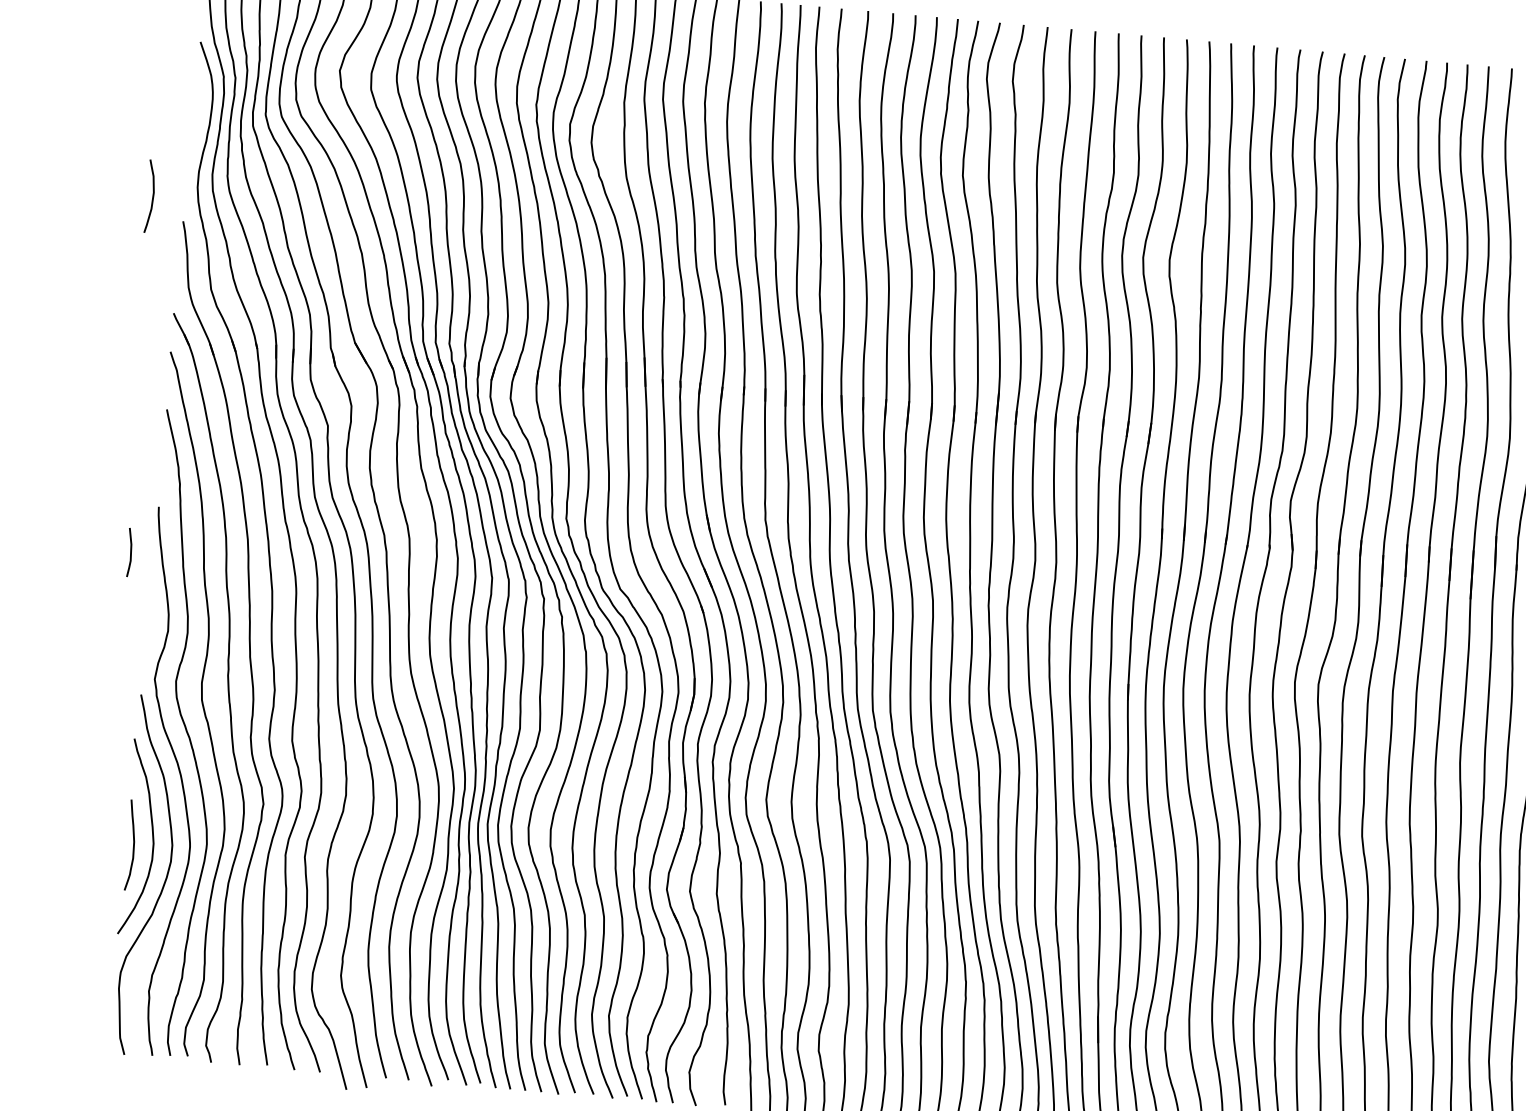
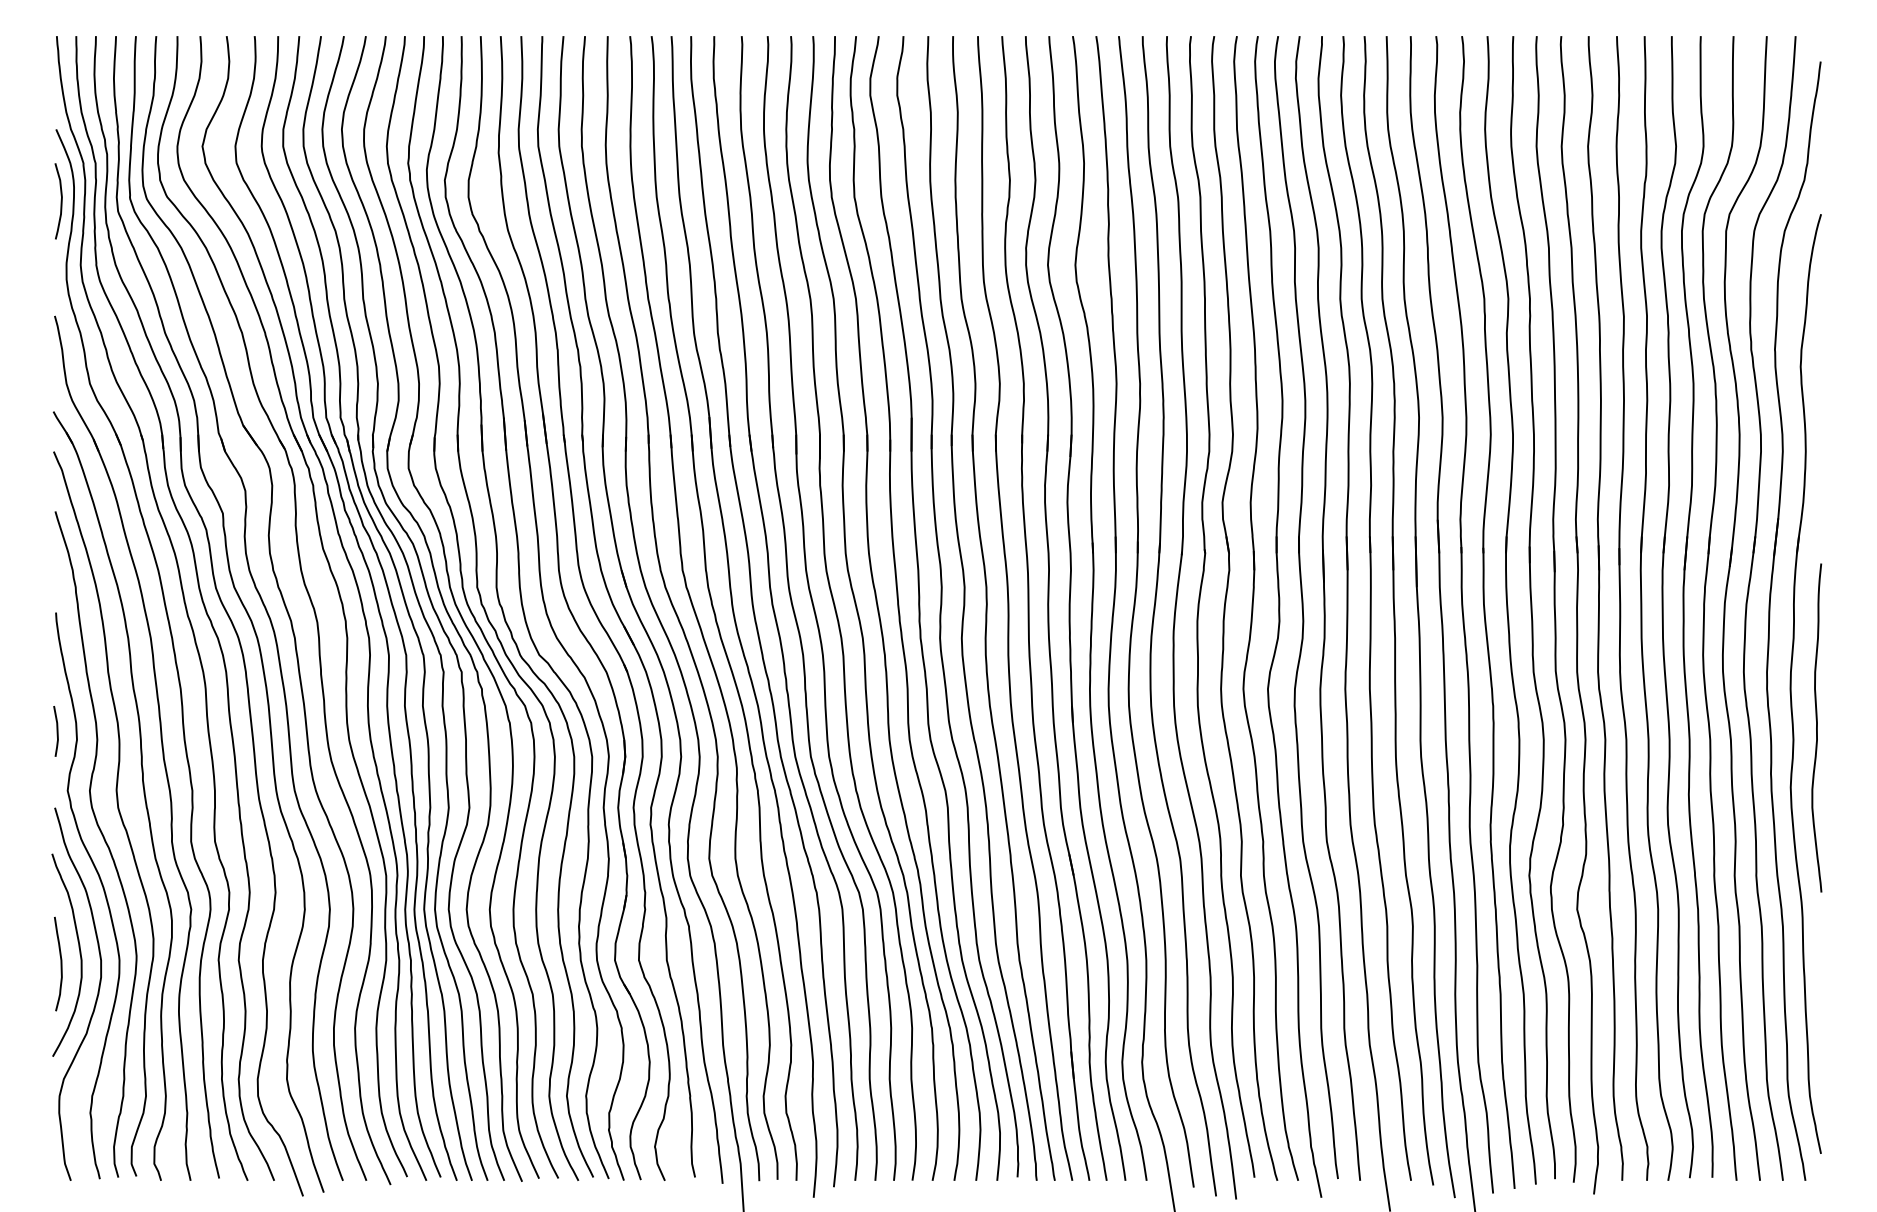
curve: (152, 196) -> (60, 201), moved
line: (130, 552) -> (56, 731), moved

